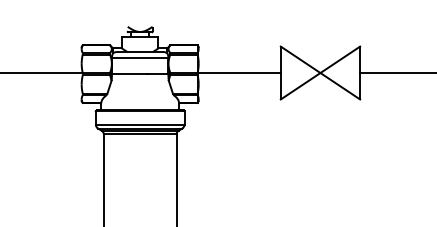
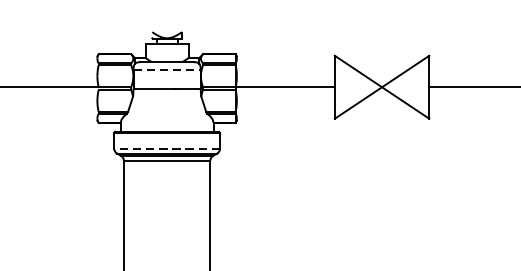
line: (140, 58) -> (167, 69), solid -> dashed
line: (139, 124) -> (166, 148), solid -> dashed

